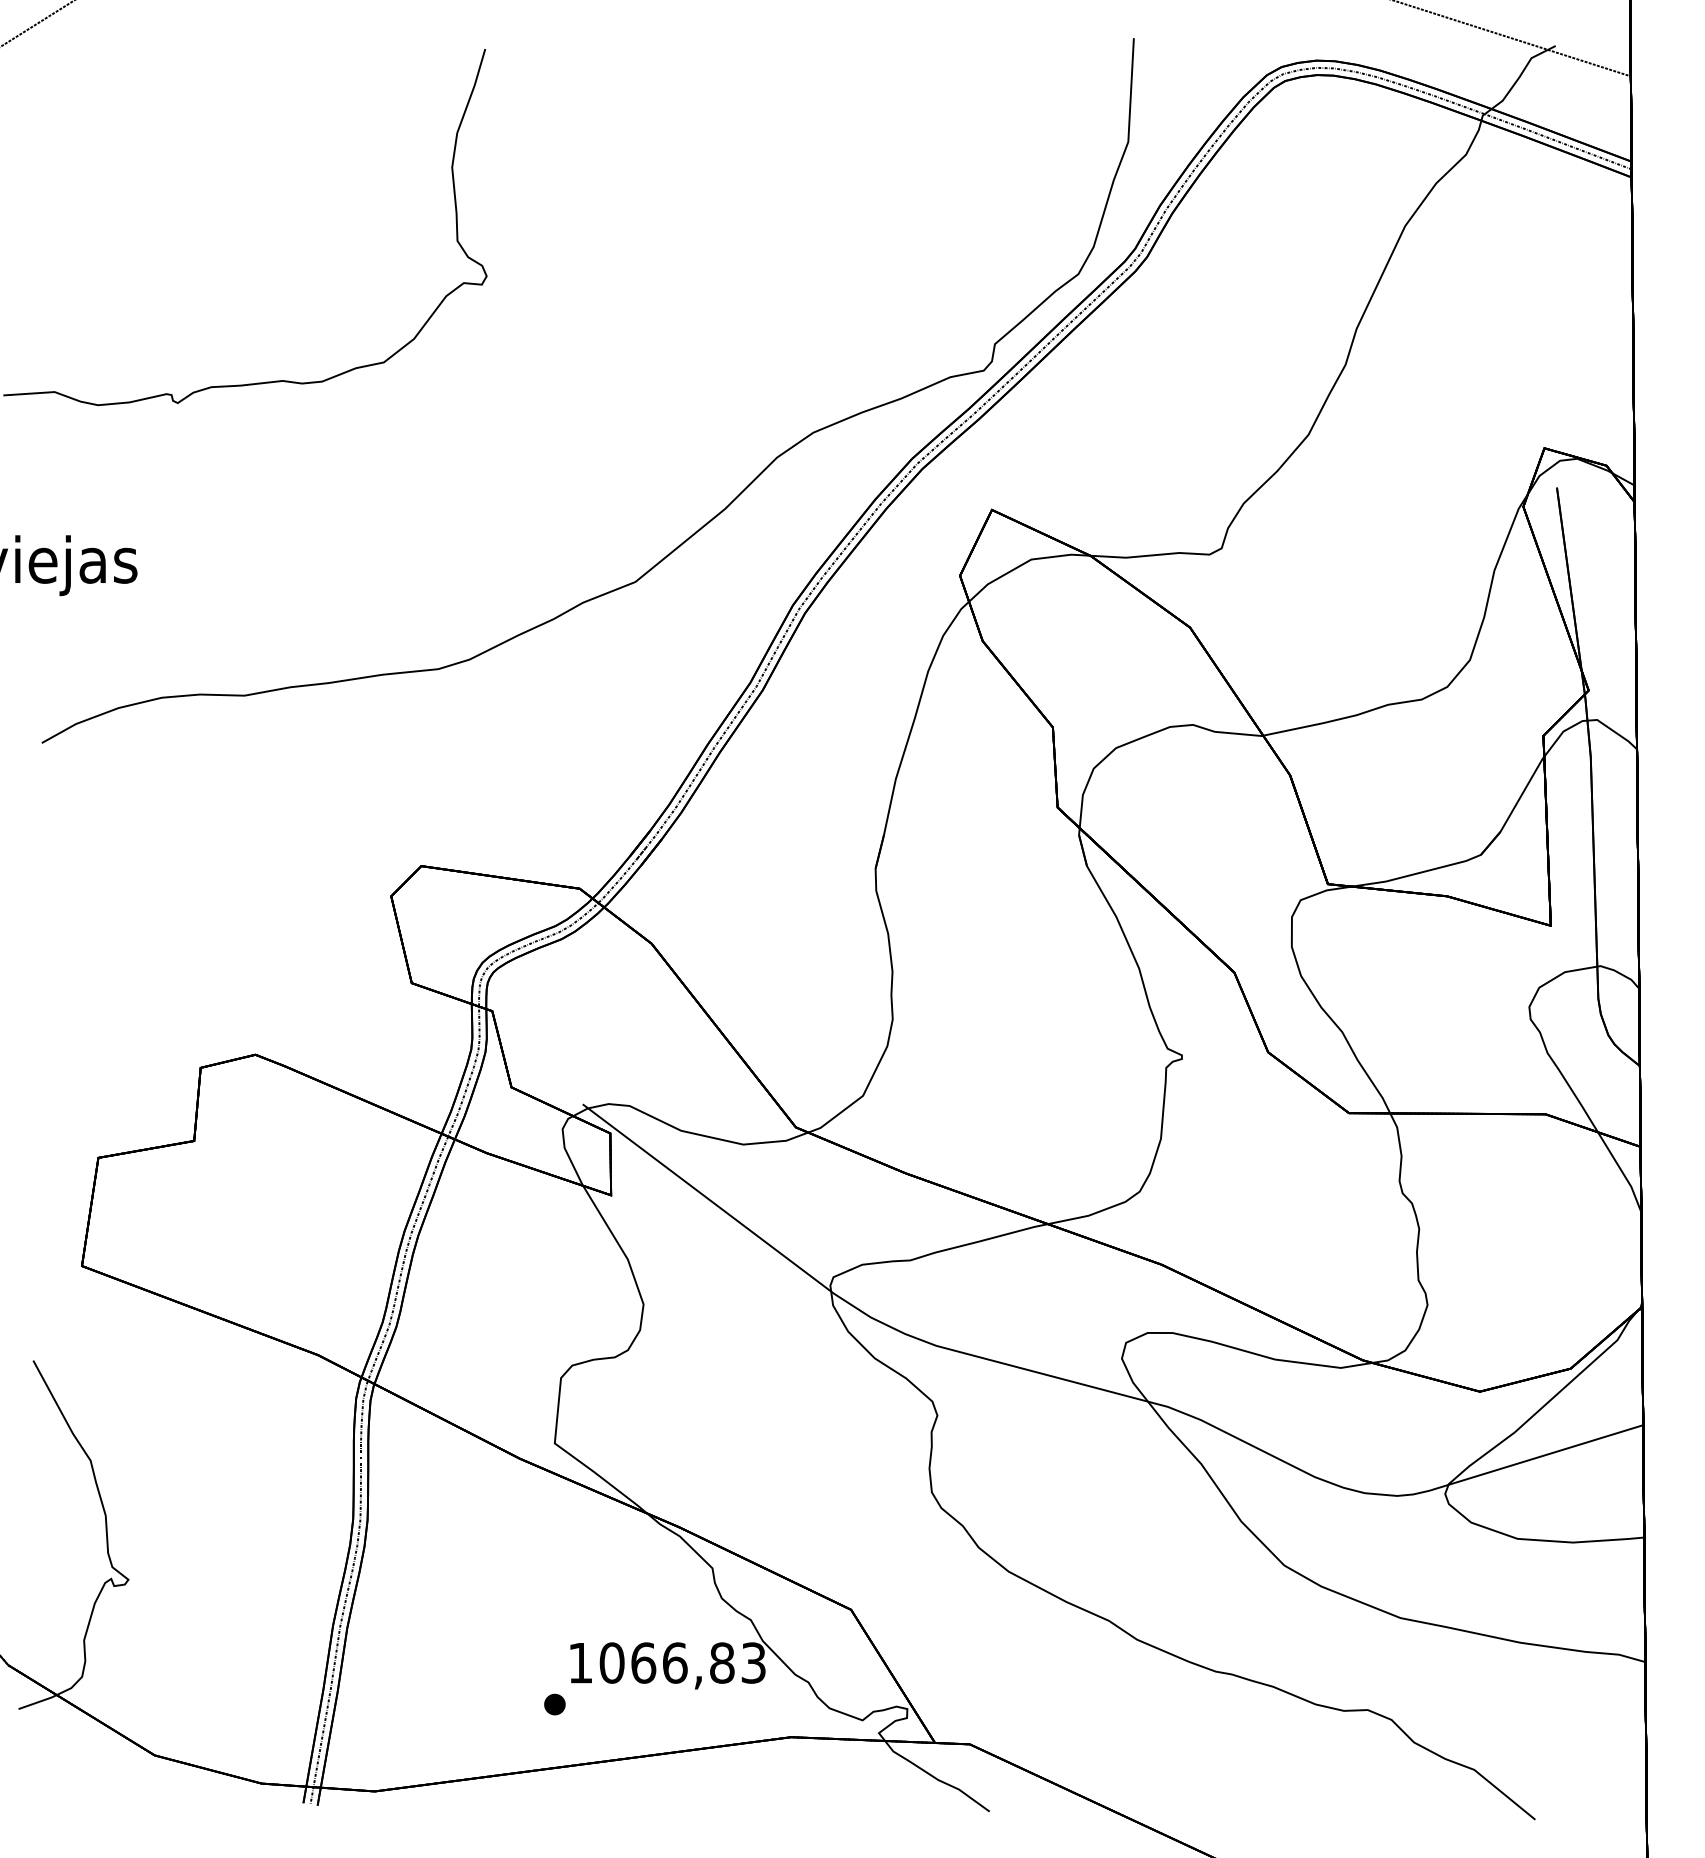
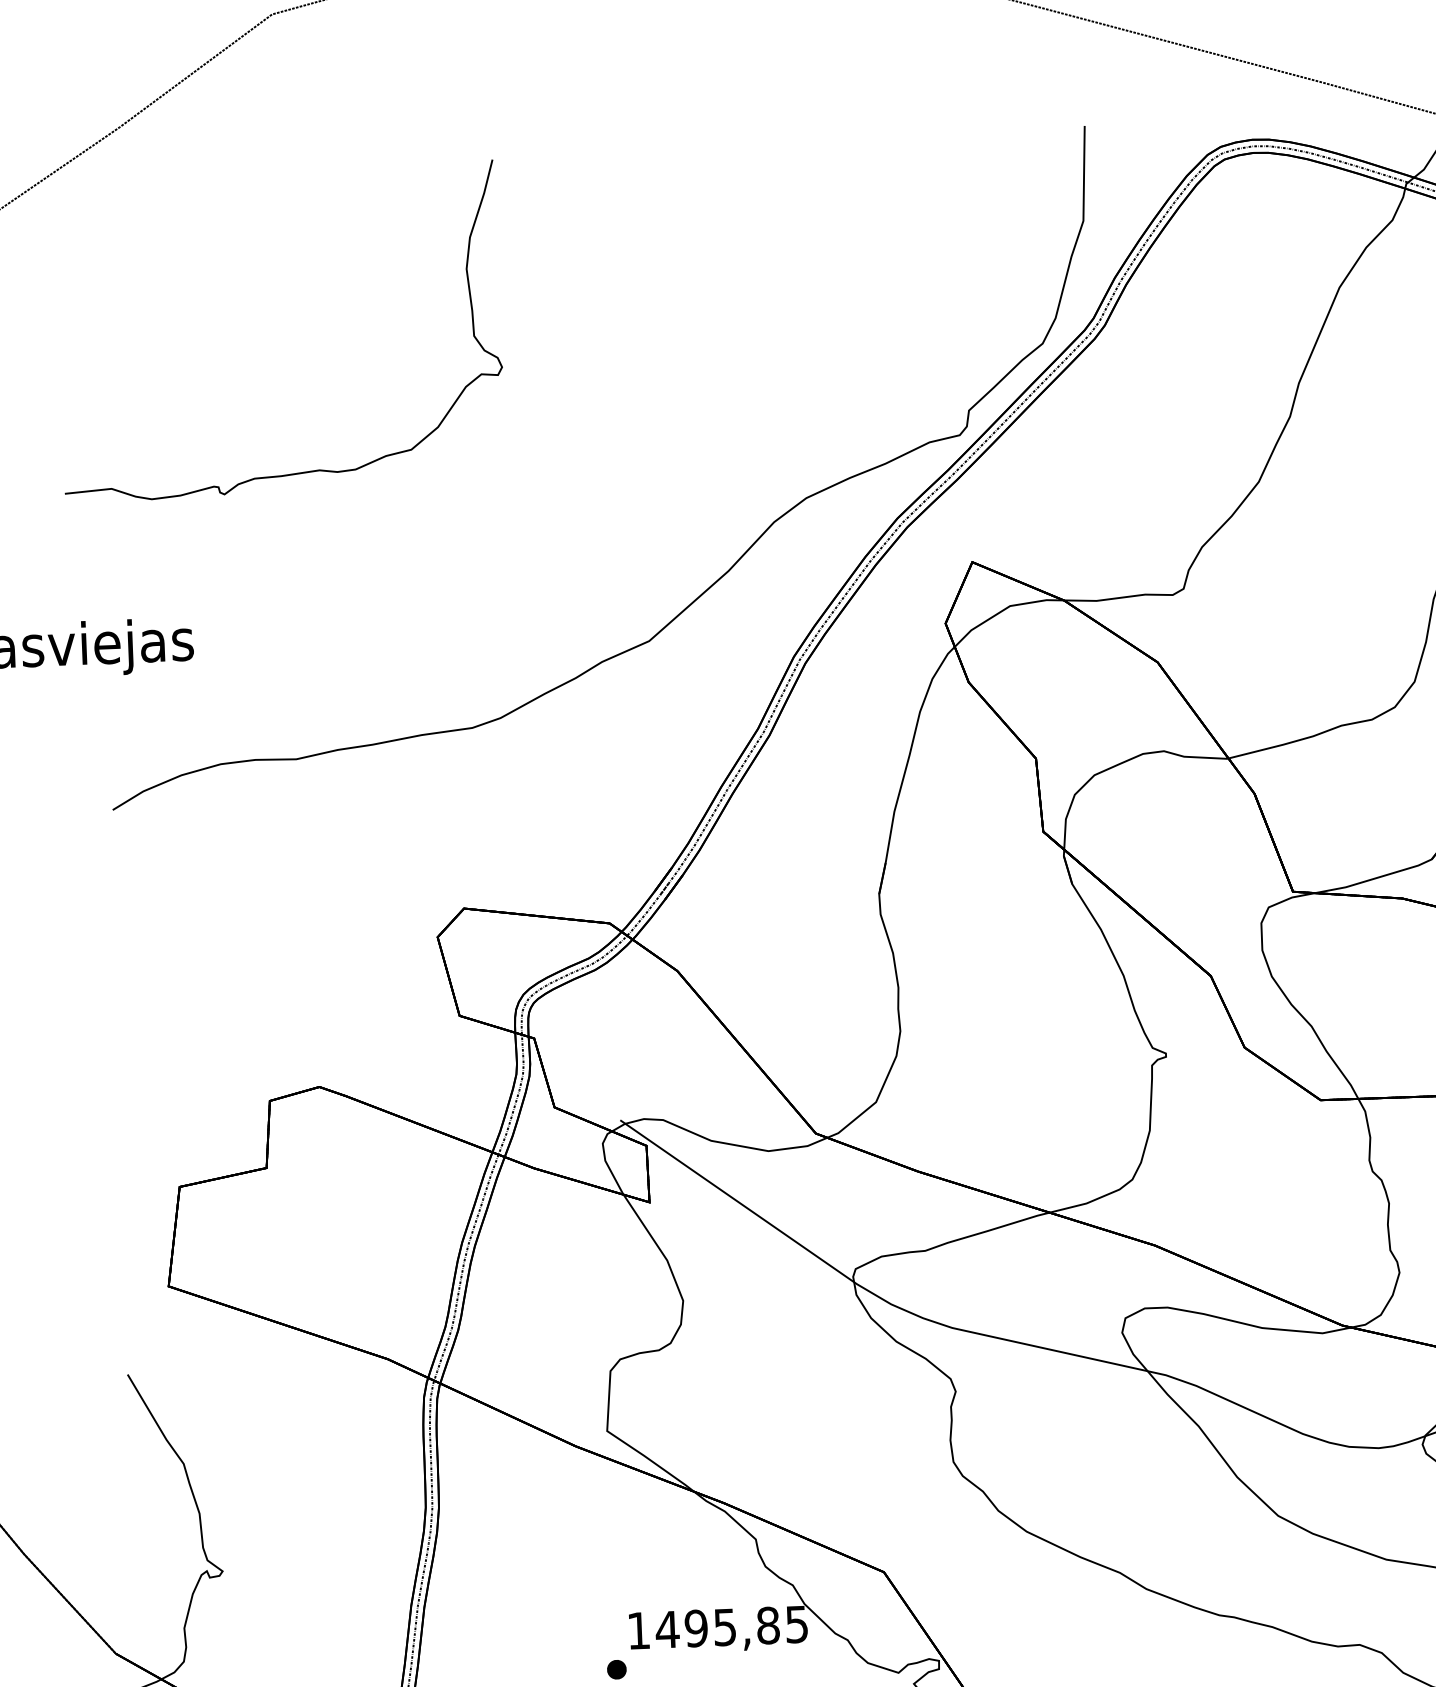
text: (682, 1662) -> (731, 1626), 1066,83 -> 1495,85

